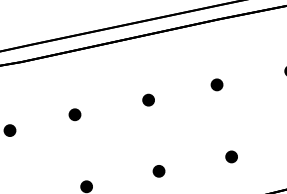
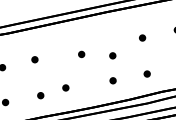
part: (216, 84) -> (112, 55), moved
part: (148, 100) -> (81, 54), moved
part: (158, 170) -> (65, 87), moved

